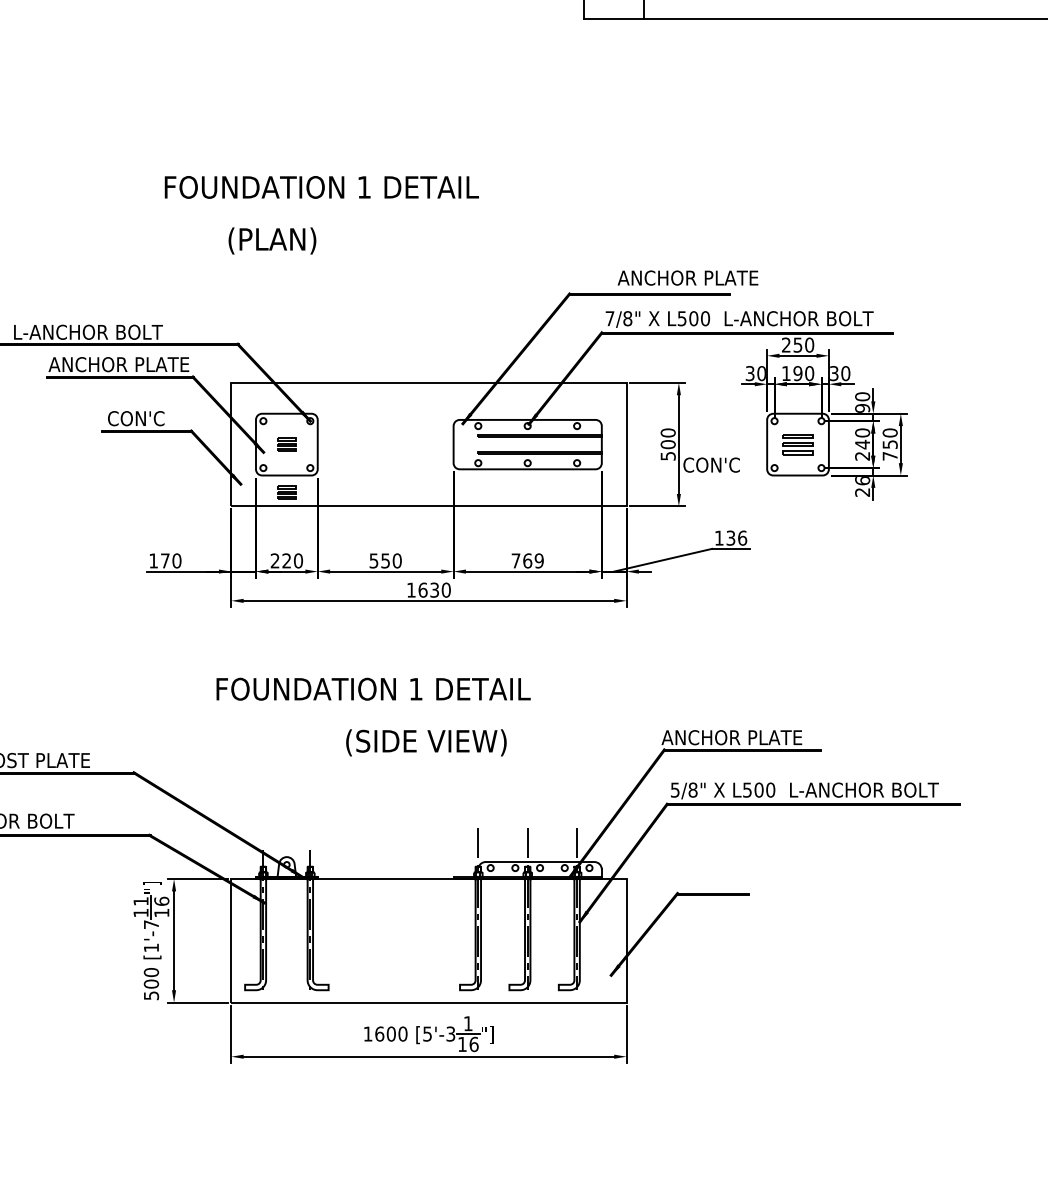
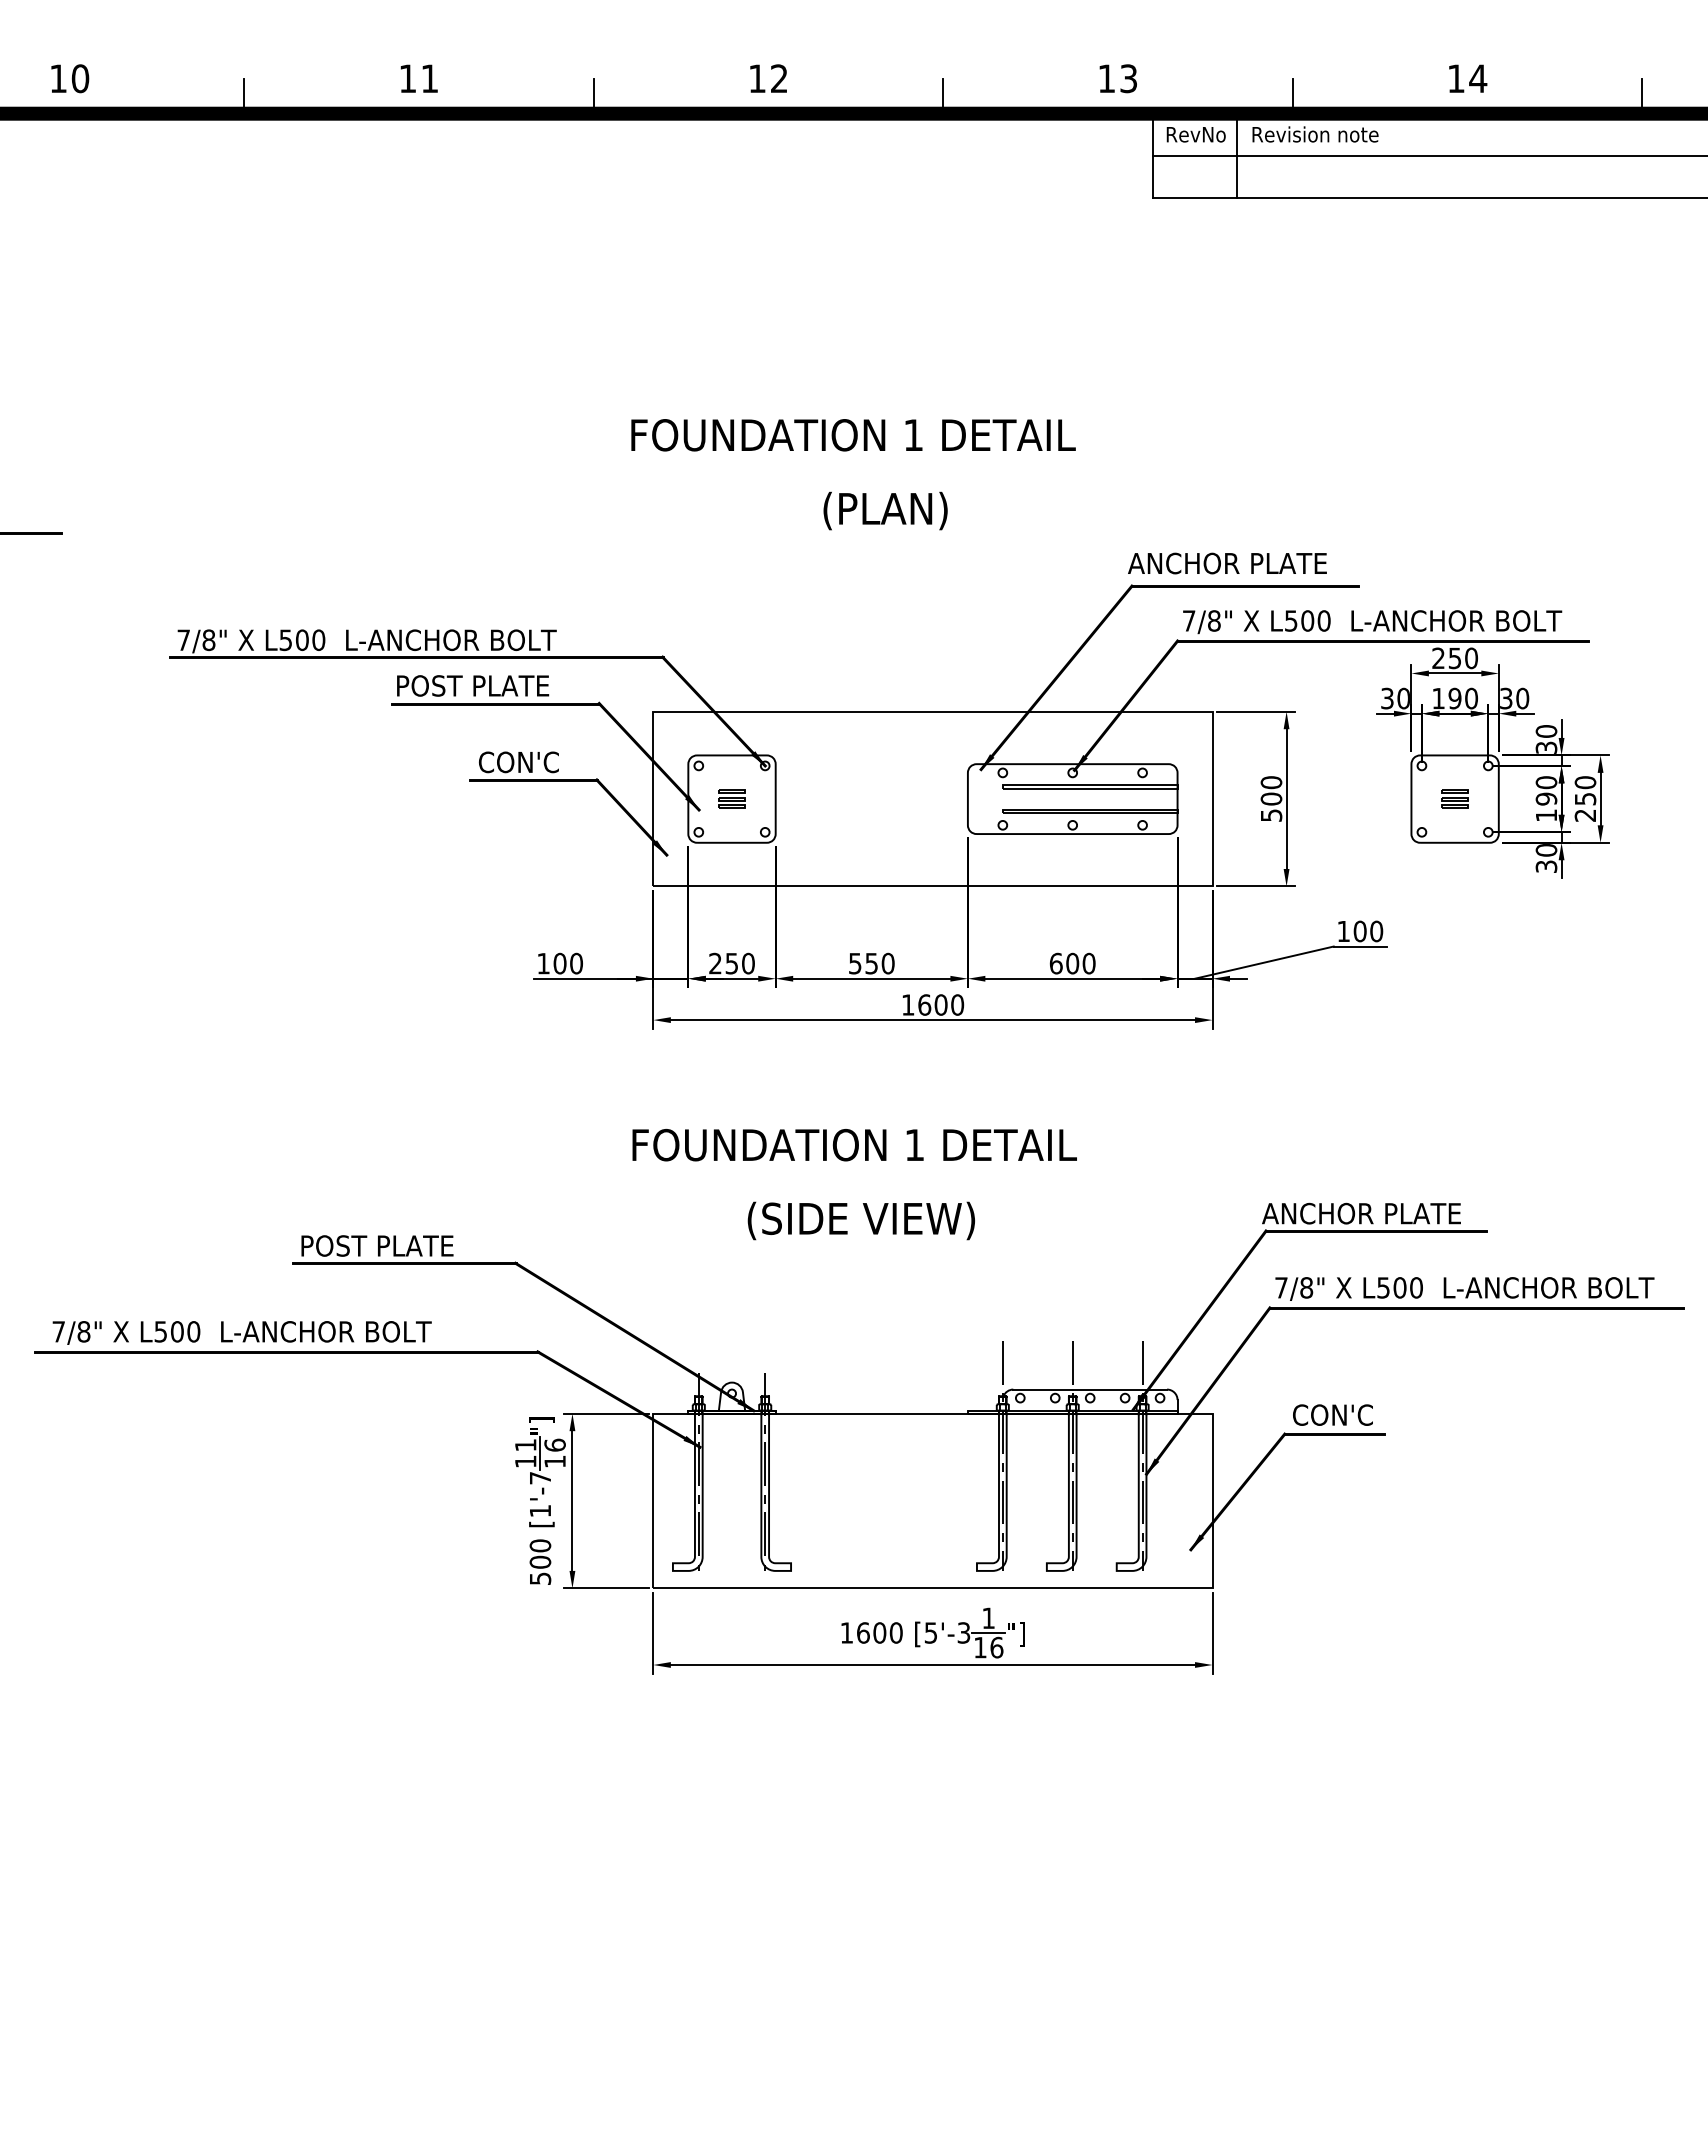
text: (321, 187) -> (853, 435), moved
text: (272, 240) -> (885, 510), moved
text: (688, 278) -> (1227, 563), moved
text: (118, 364) -> (494, 685), ANCHOR PLATE -> POST PLATE
text: (862, 408) -> (1546, 747), 90 -> 30
part: (797, 444) -> (1454, 798), size x0.62
text: (862, 449) -> (1546, 806), 240 -> 190
text: (889, 456) -> (1584, 815), 750 -> 250
text: (711, 464) -> (1332, 1414), moved
text: (862, 486) -> (1546, 858), 26 -> 30
part: (286, 492) -> (731, 866), removed
text: (736, 538) -> (1368, 931), 136 -> 100
text: (164, 560) -> (559, 963), 170 -> 100
text: (286, 560) -> (731, 963), 220 -> 250
text: (527, 560) -> (1072, 963), 769 -> 600
text: (434, 589) -> (940, 1004), 1630 -> 1600
text: (425, 742) -> (860, 1220), moved
text: (675, 789) -> (1281, 1287), 5/8" -> 7/8"

